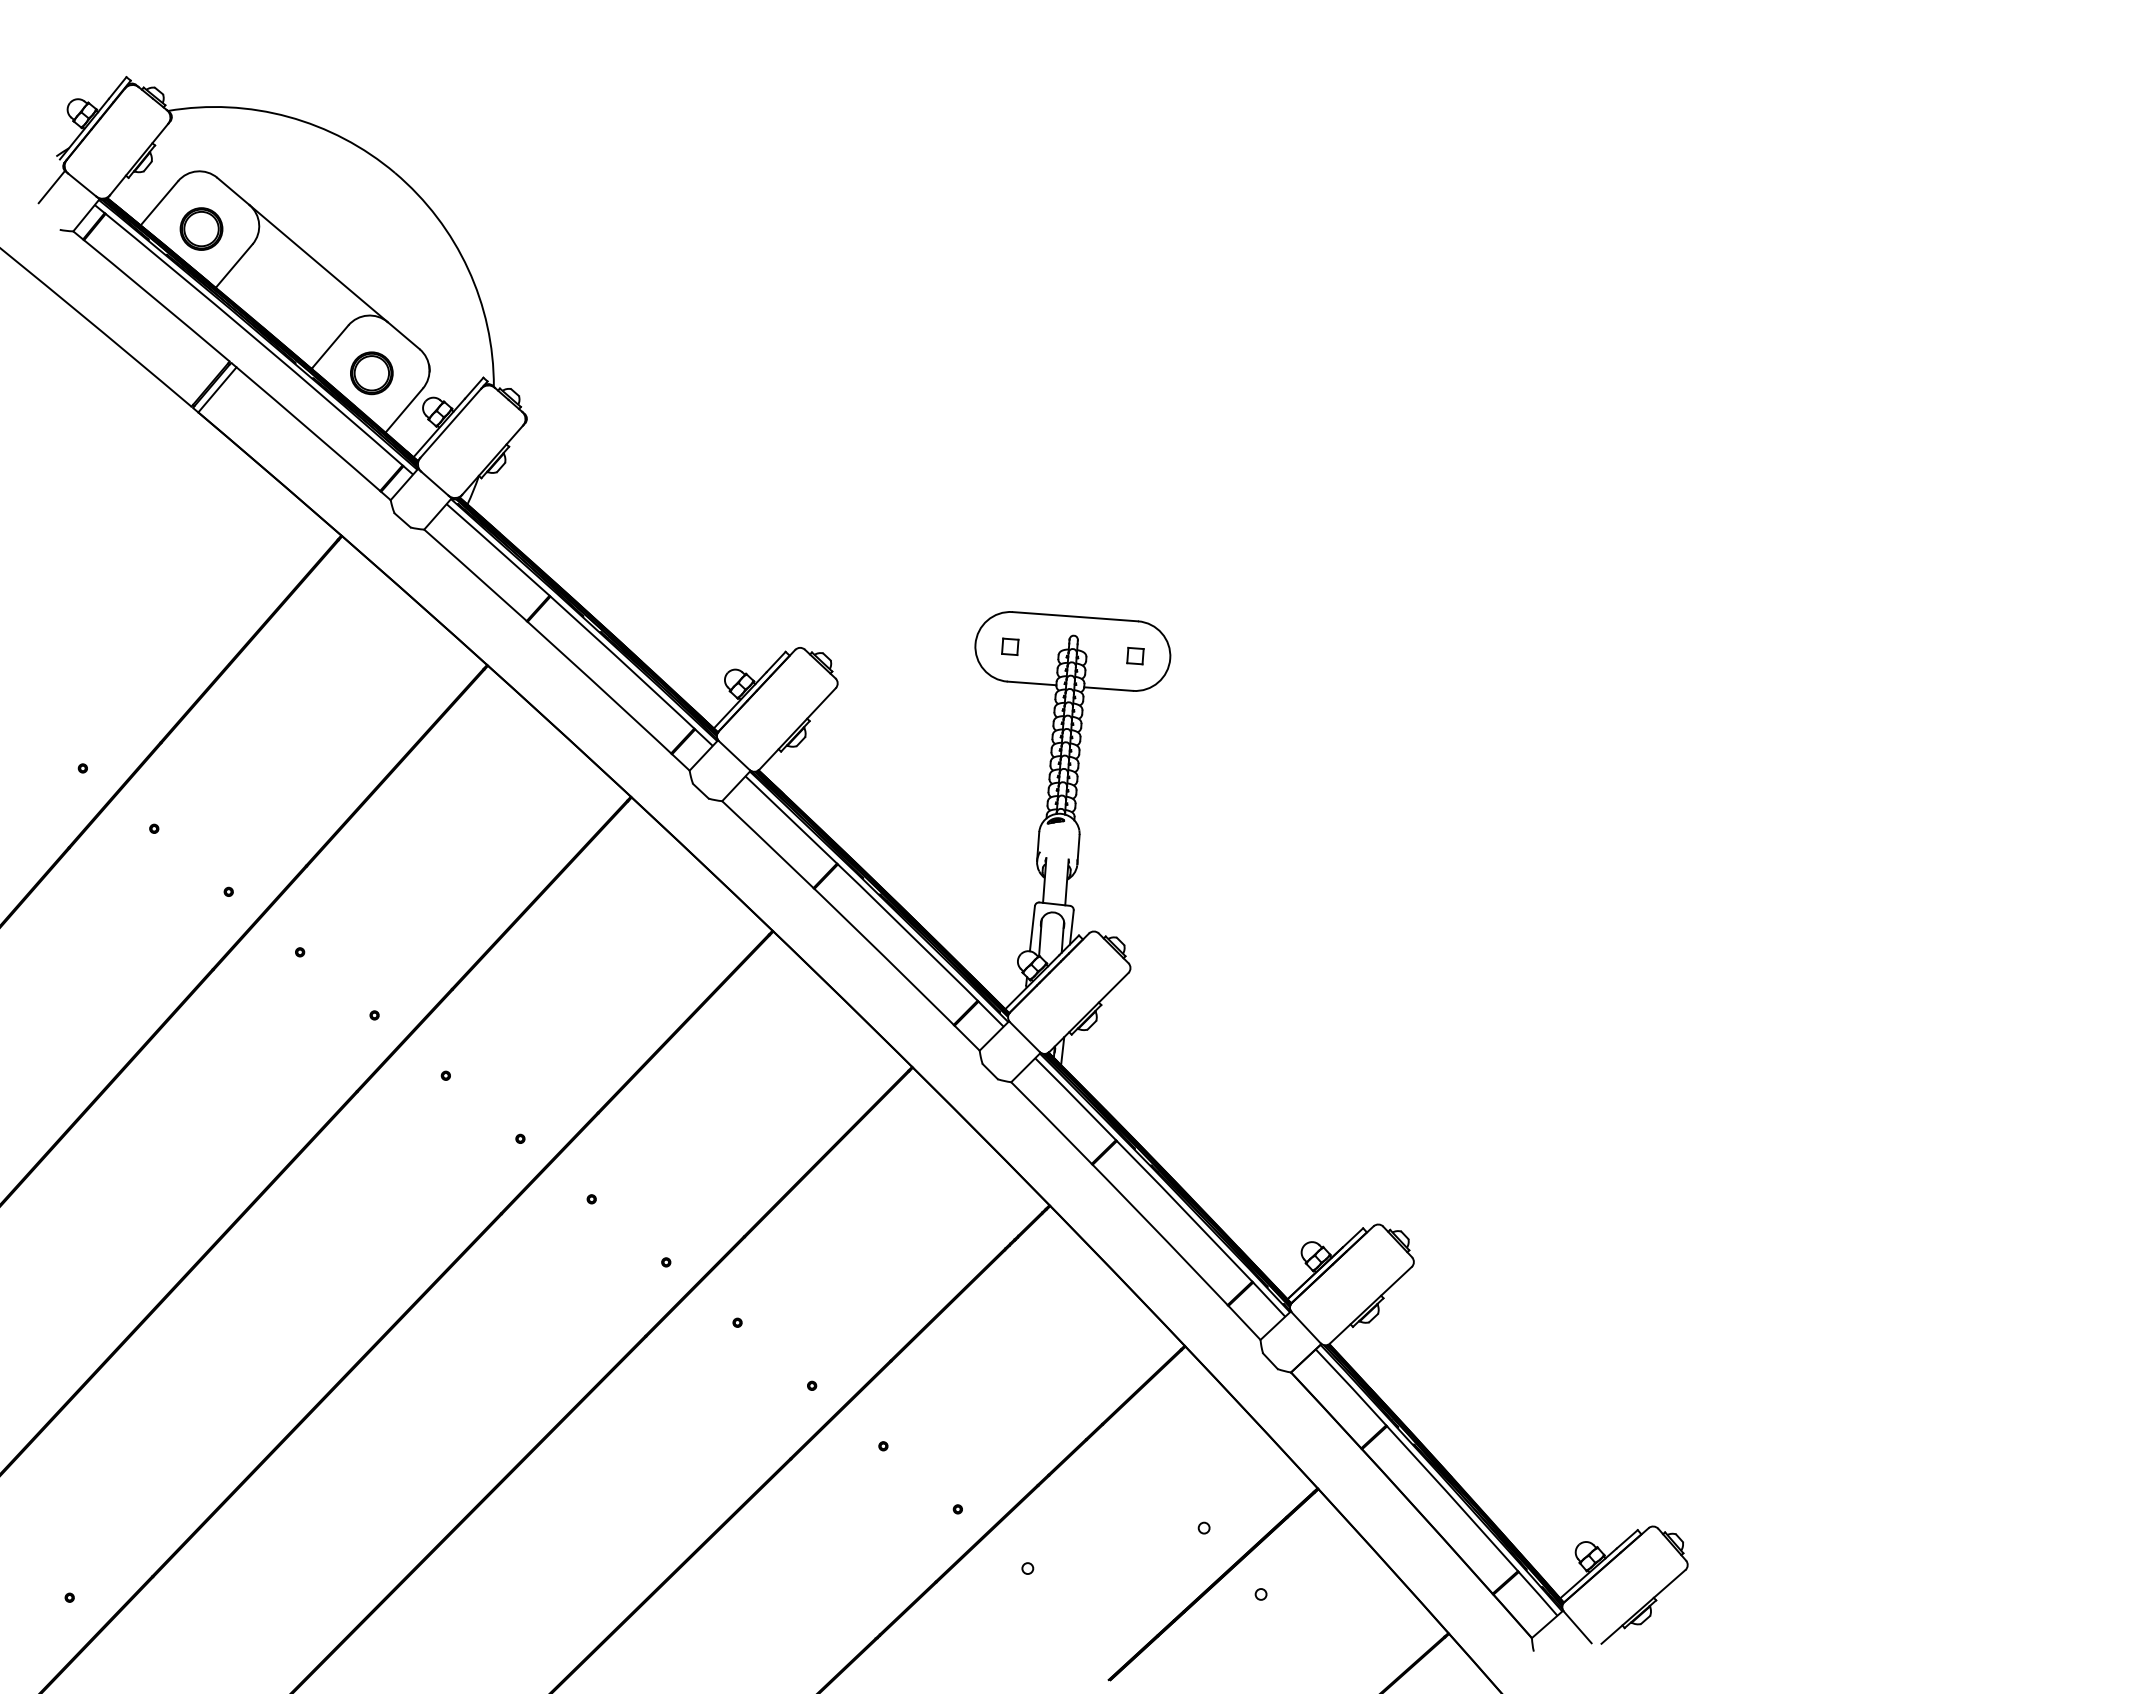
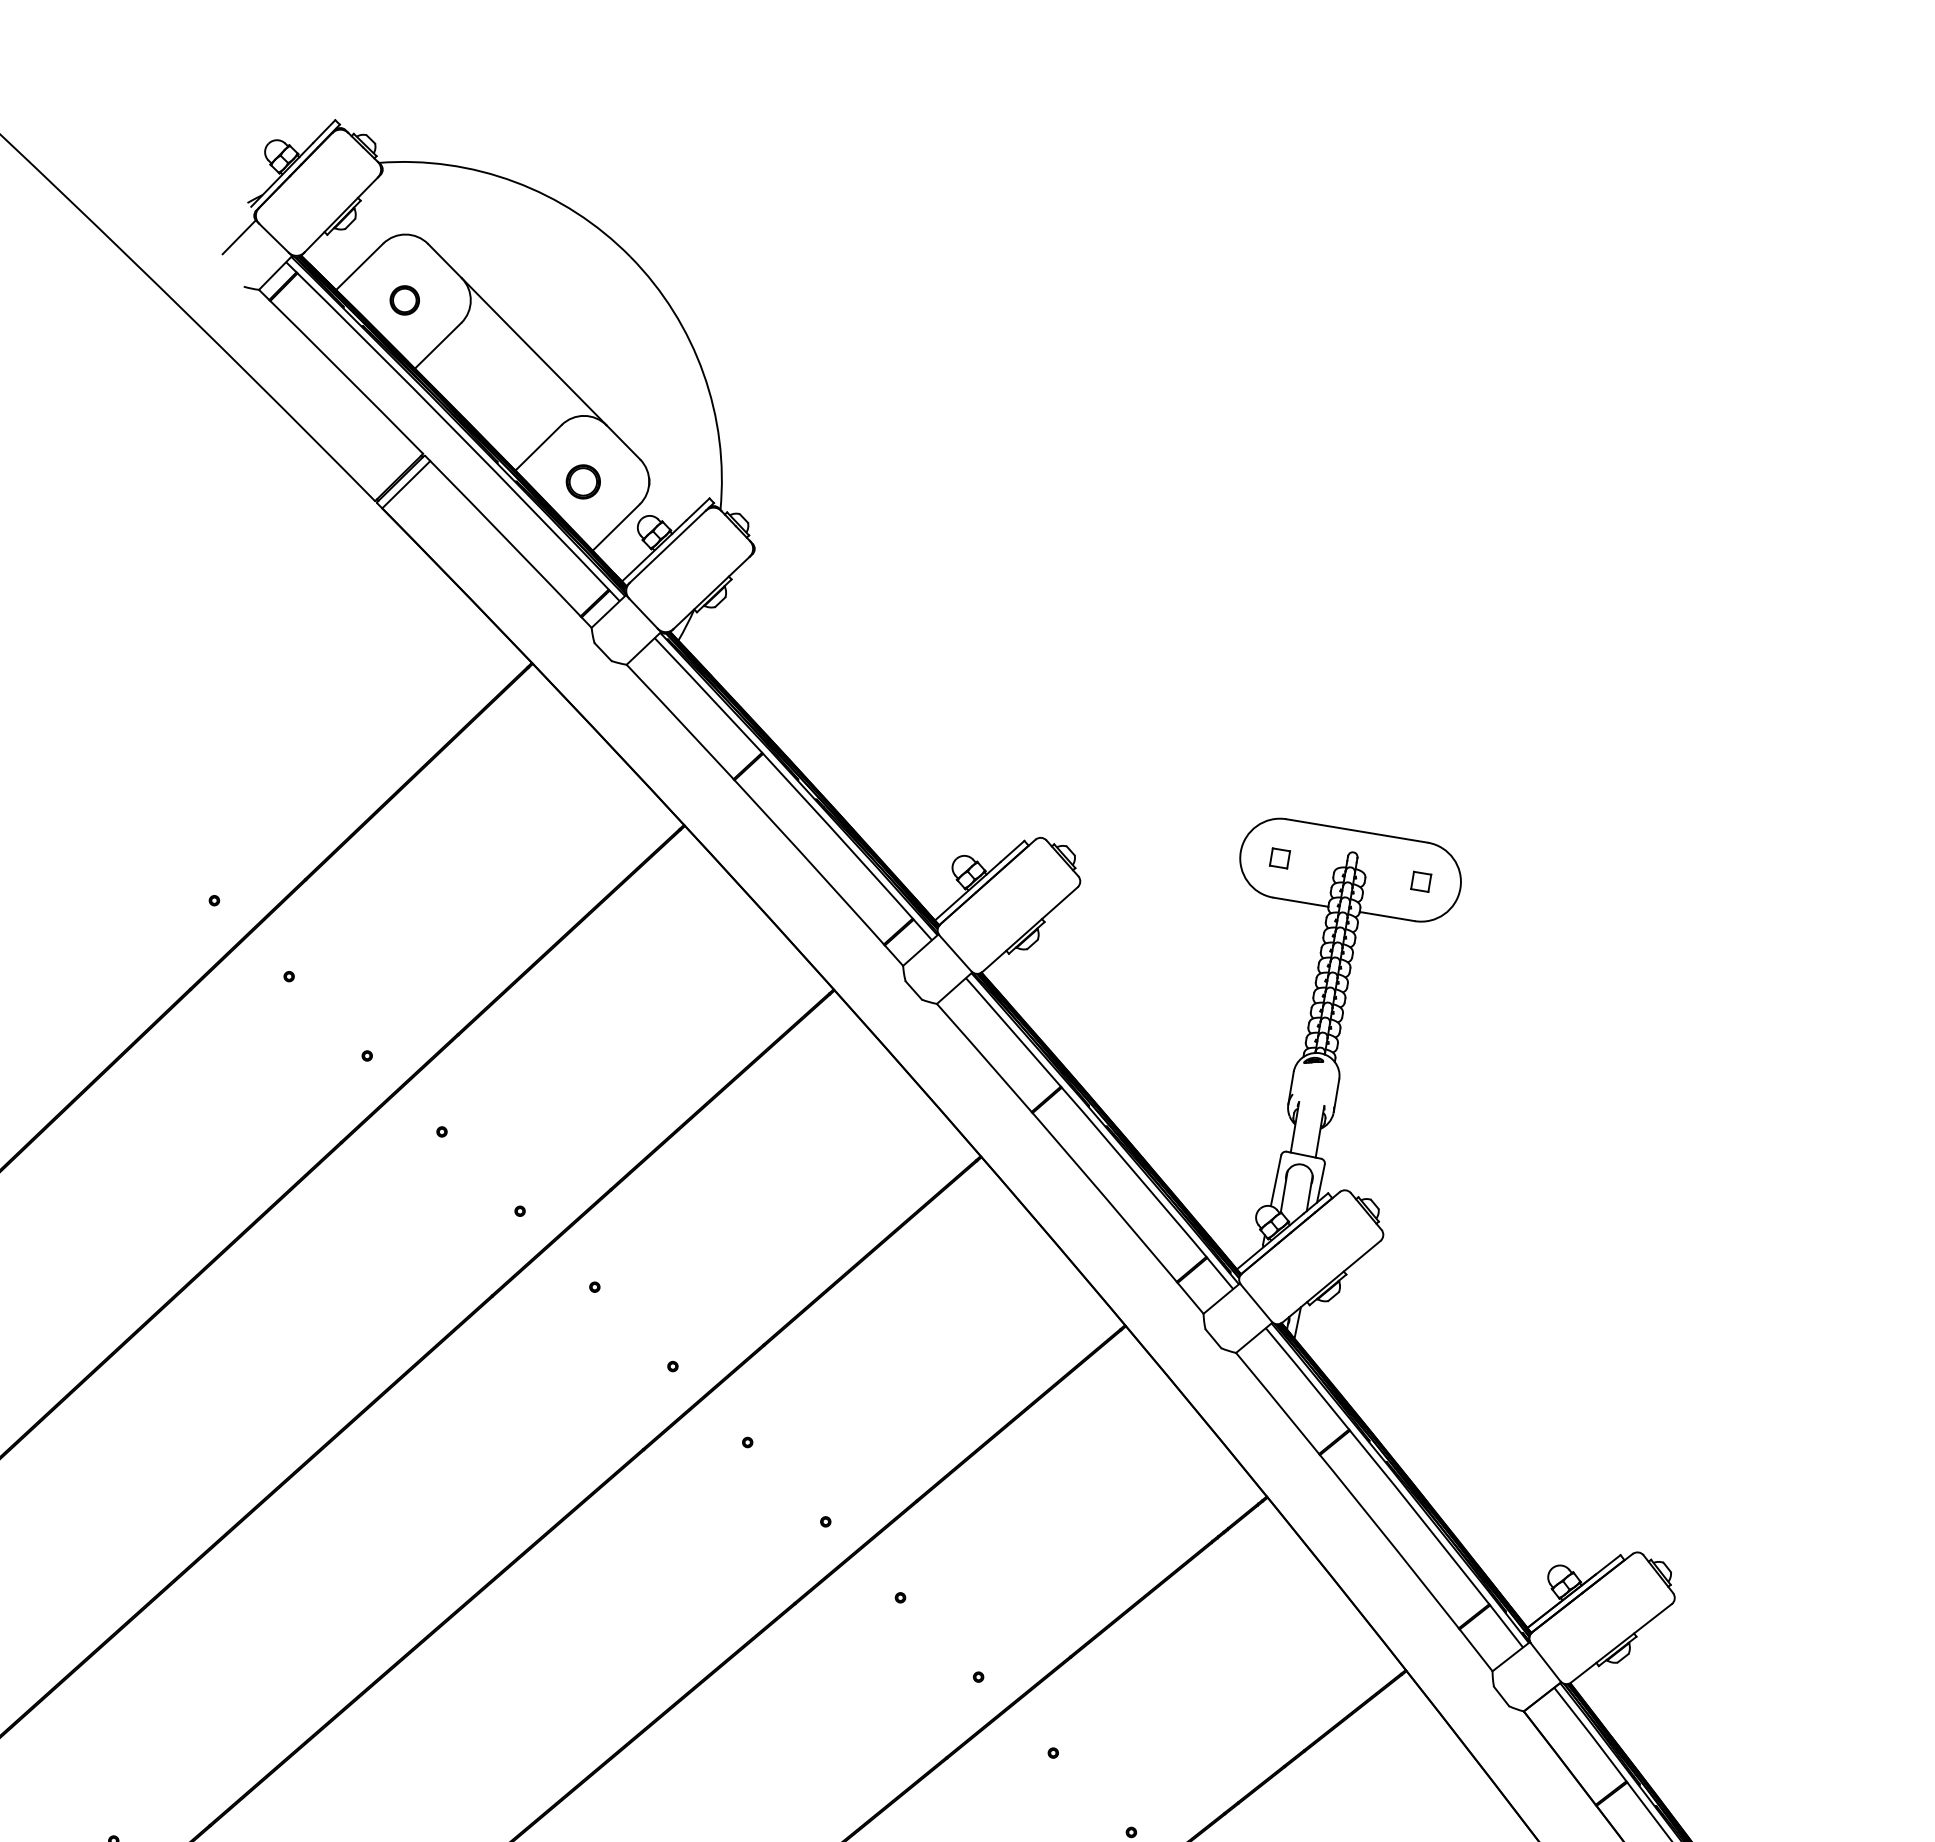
part: (201, 228) -> (404, 299), size x0.6
part: (371, 373) -> (582, 482), size x0.7

